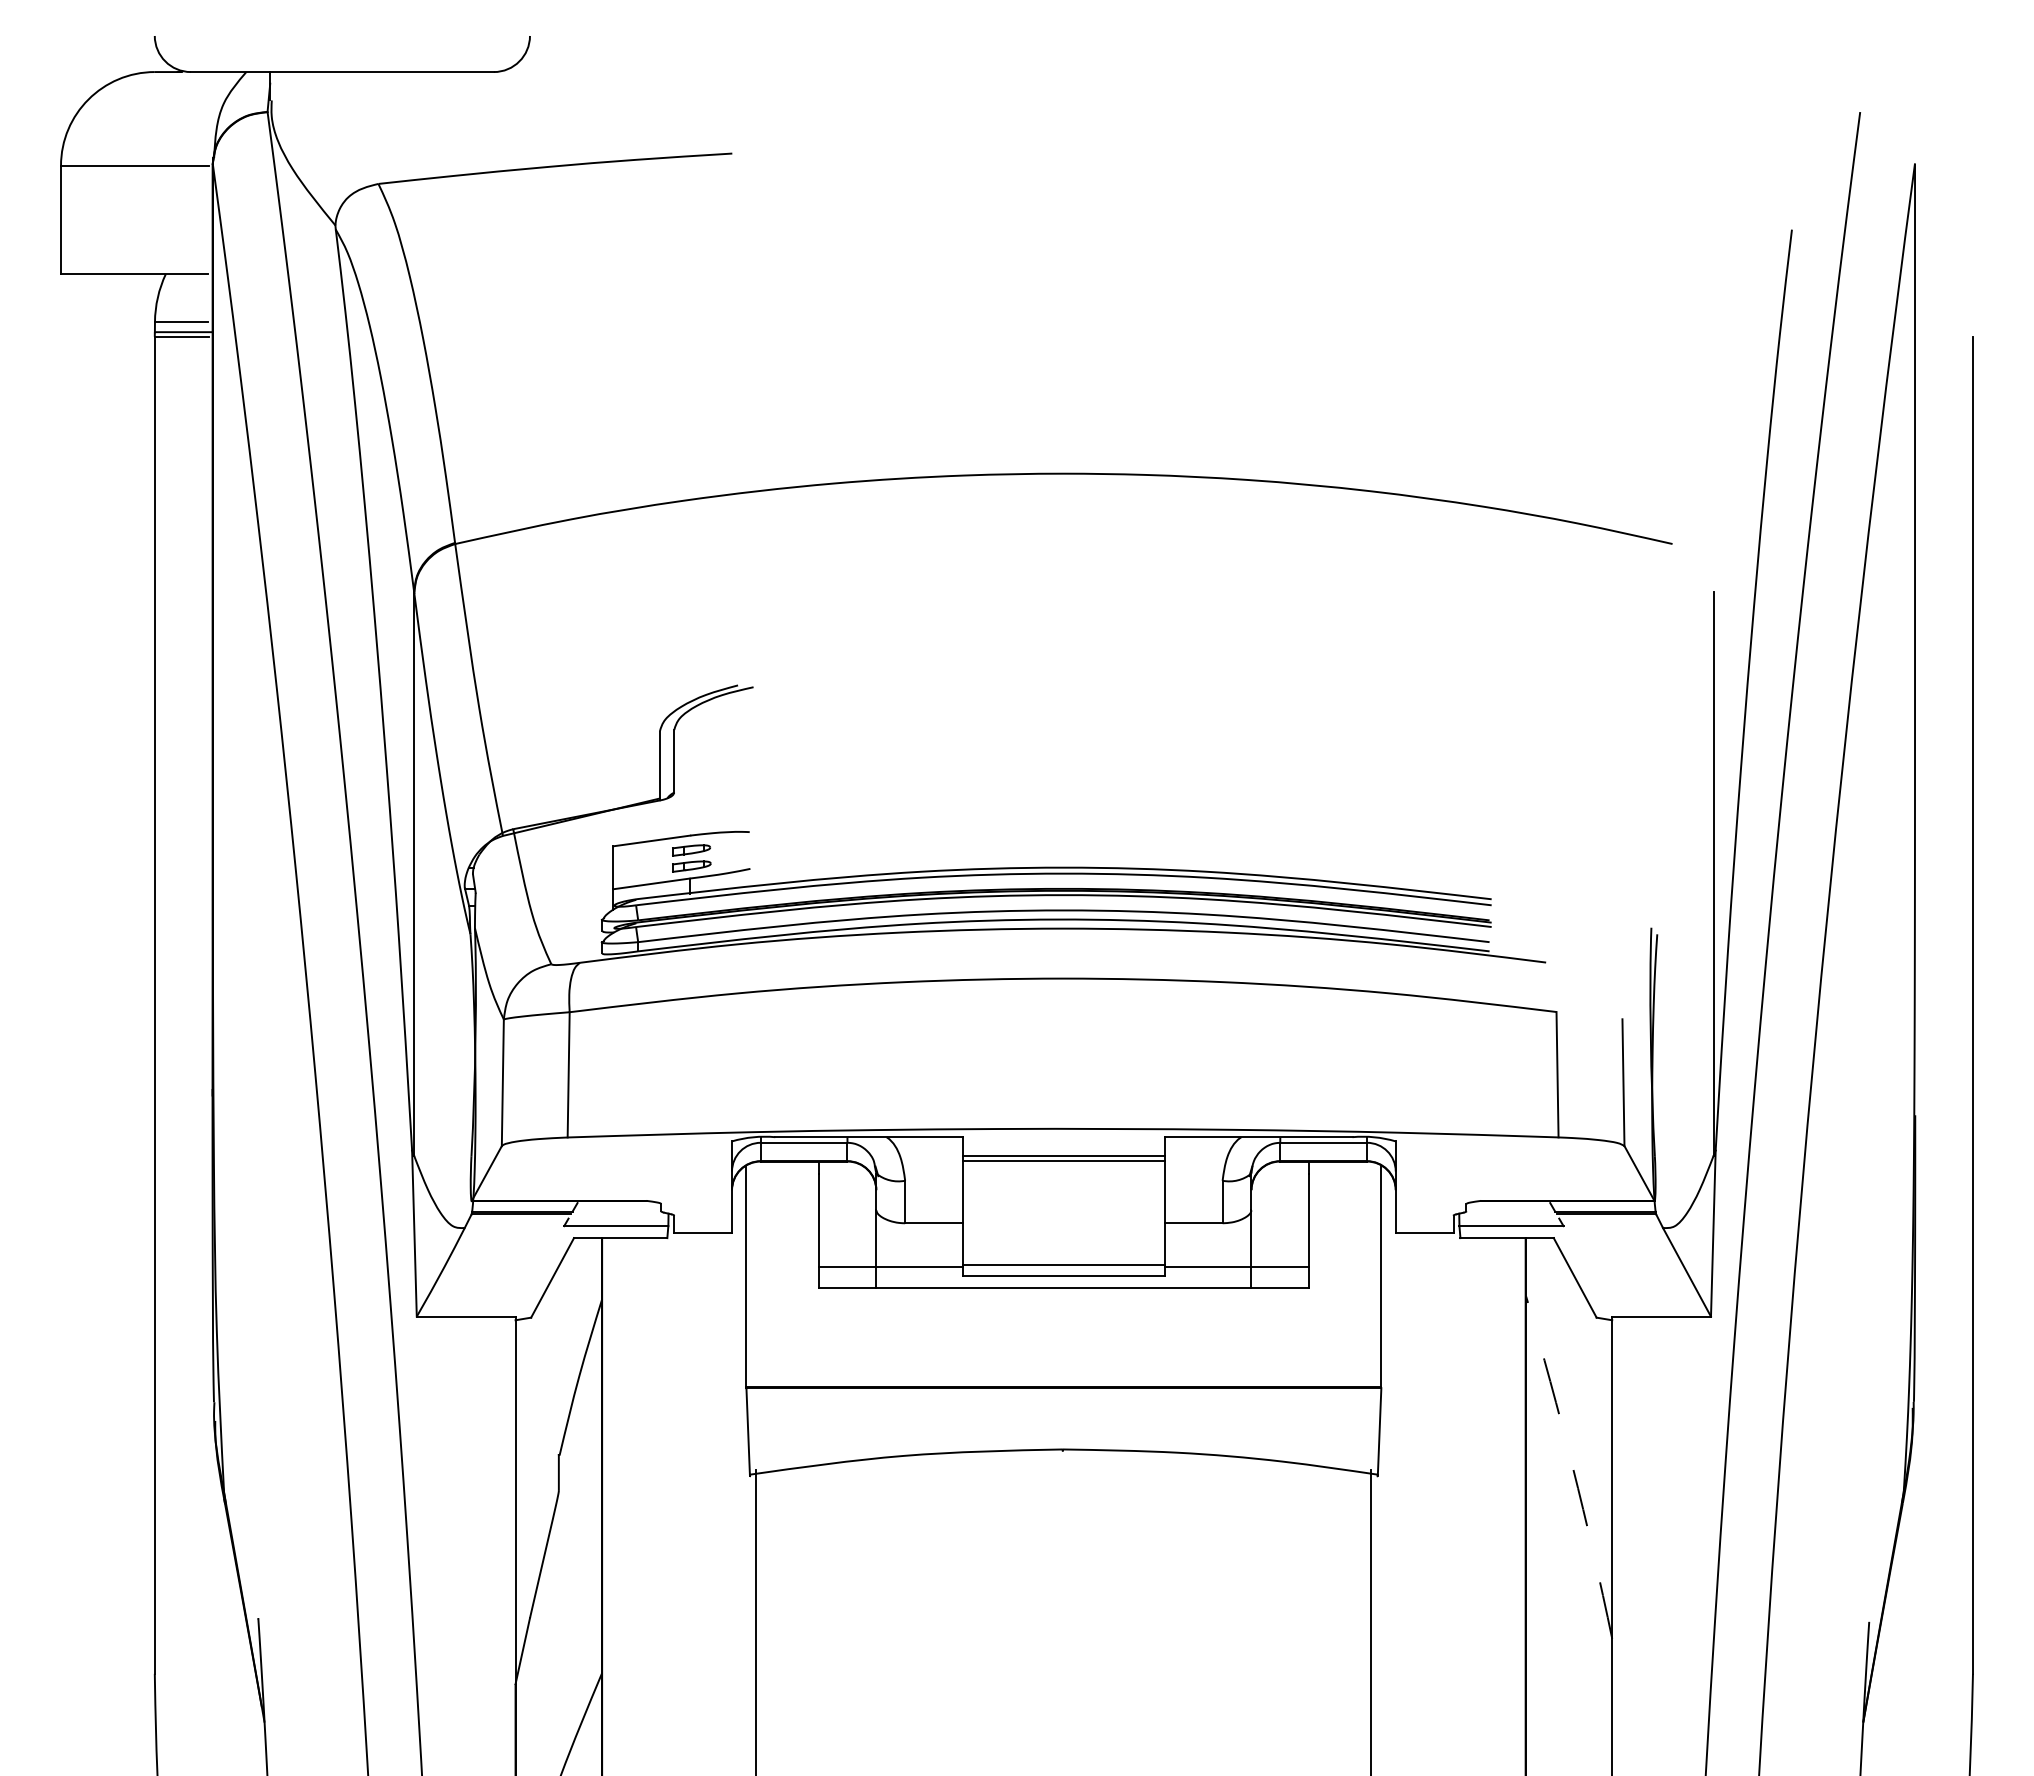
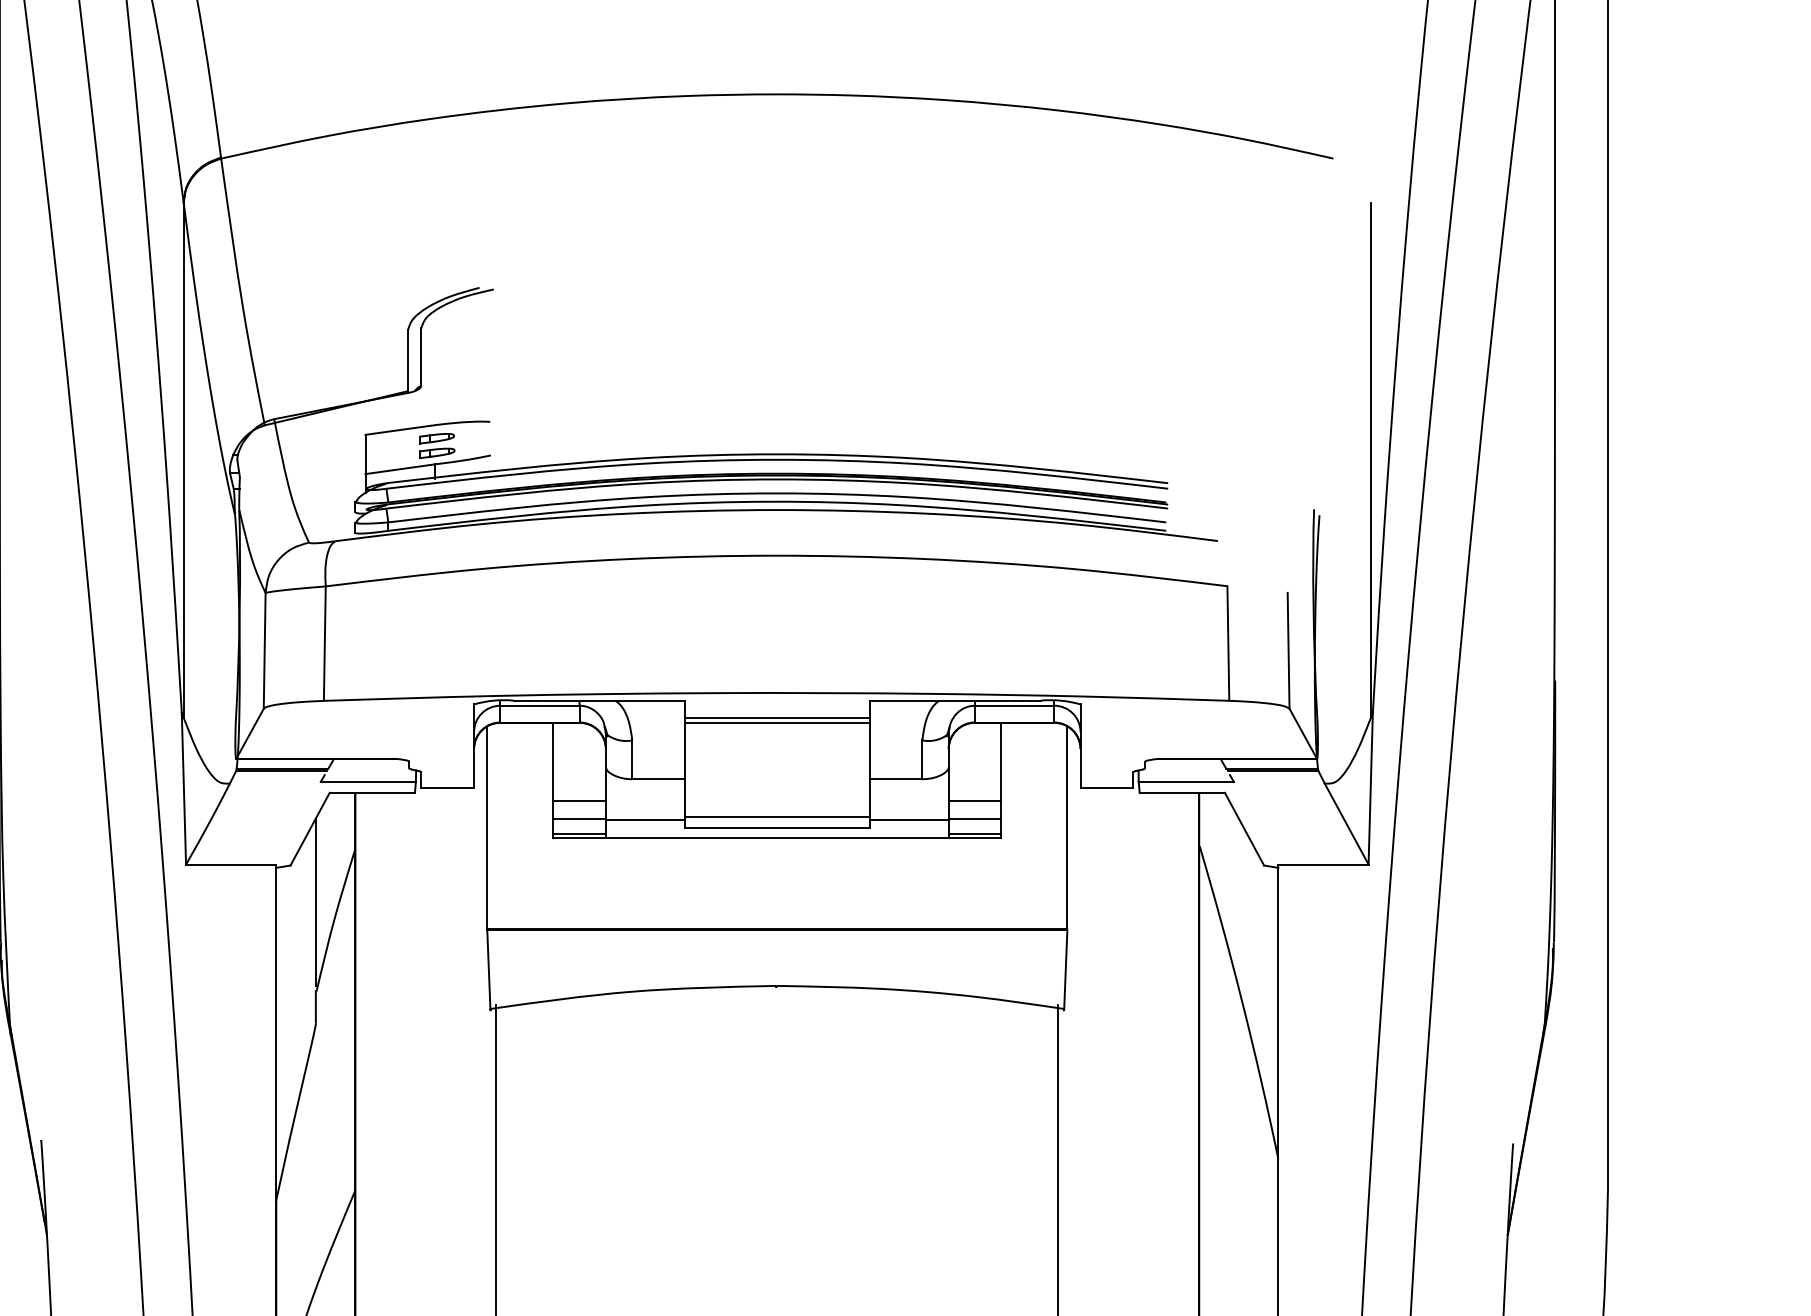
line: (847, 1247) -> (579, 801), added
line: (1280, 1247) -> (975, 801), added
line: (847, 1283) -> (579, 834), added
line: (1280, 1283) -> (975, 834), added
line: (558, 1357) -> (315, 901), added
arc: (1572, 1466) -> (1242, 1001), dashed -> solid

